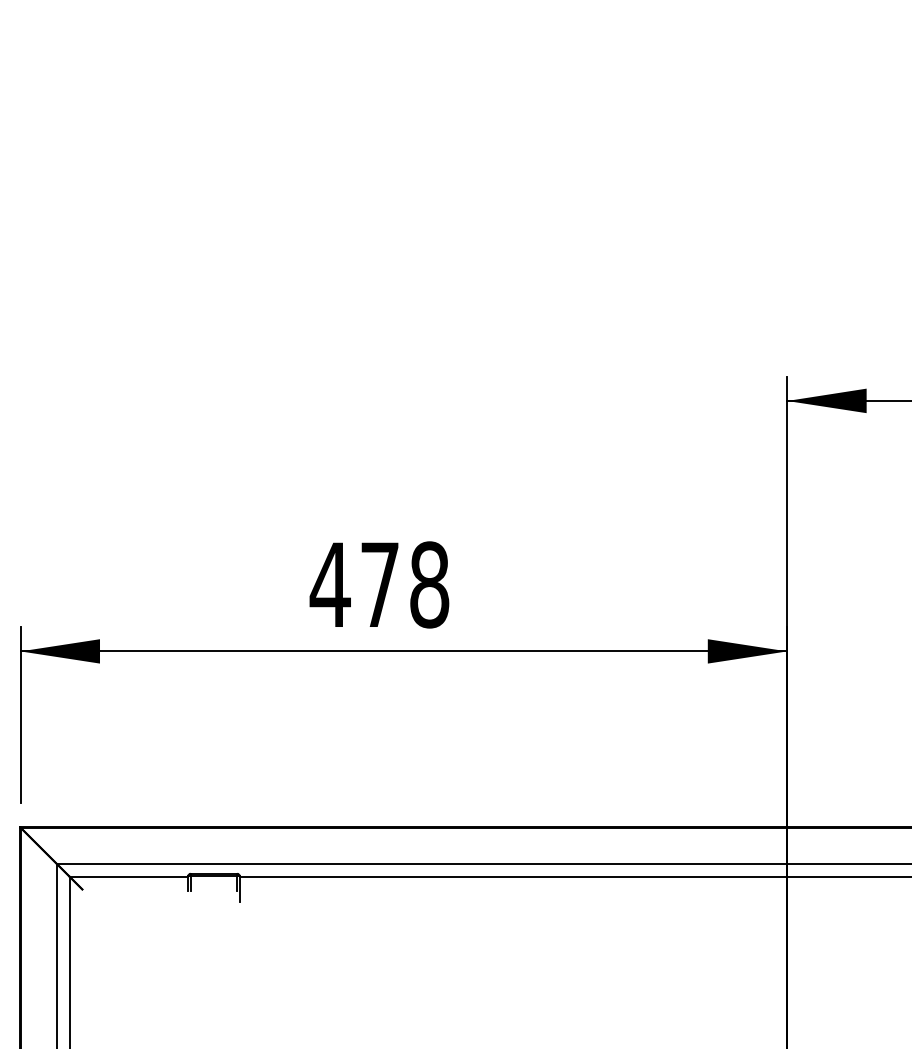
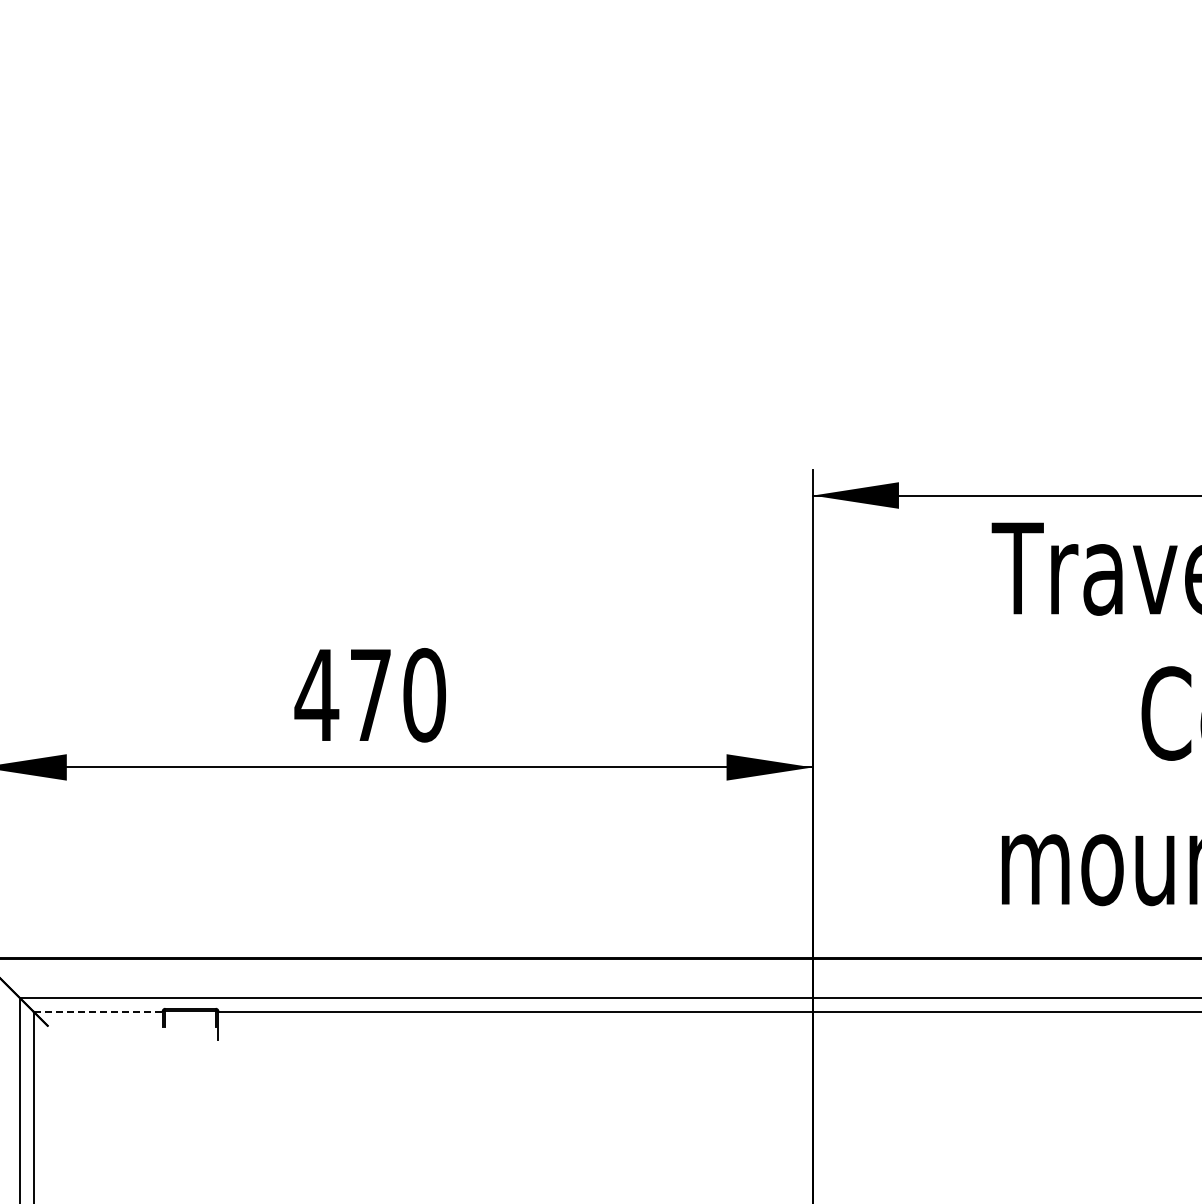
text: (429, 585) -> (424, 695), 478 -> 470
line: (129, 876) -> (98, 1011), solid -> dashed

